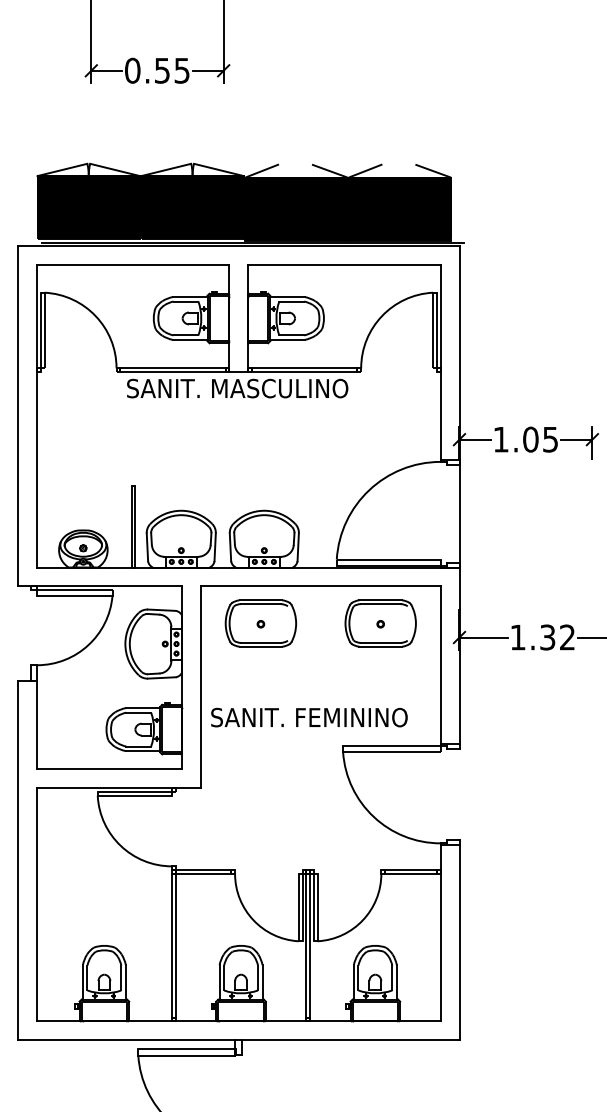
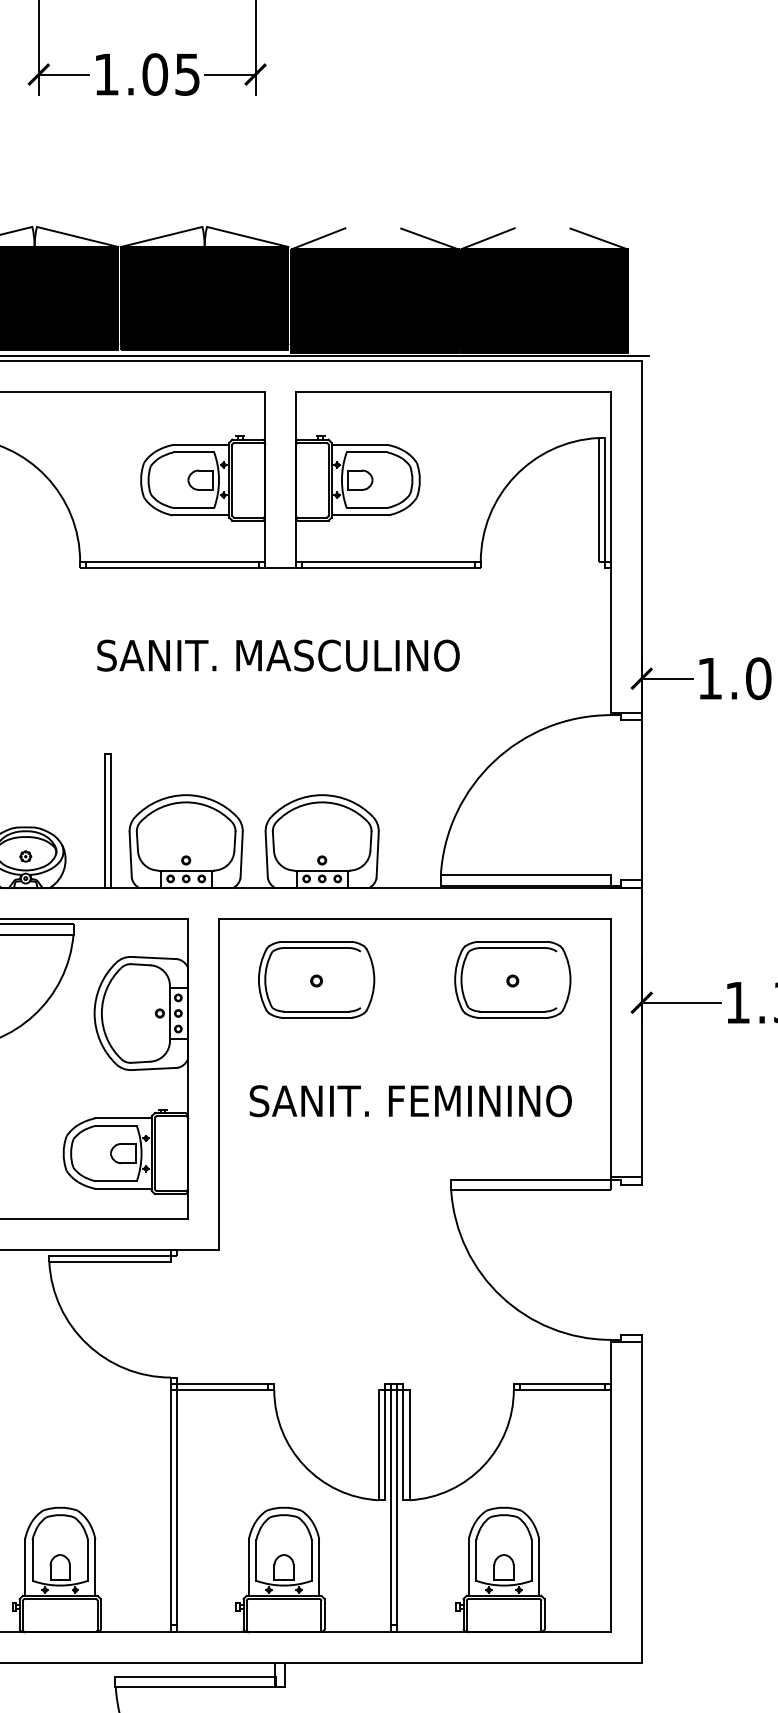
text: (147, 70) -> (130, 74), 0.55 -> 1.05
text: (237, 388) -> (278, 655), moved
text: (309, 717) -> (410, 1100), moved

